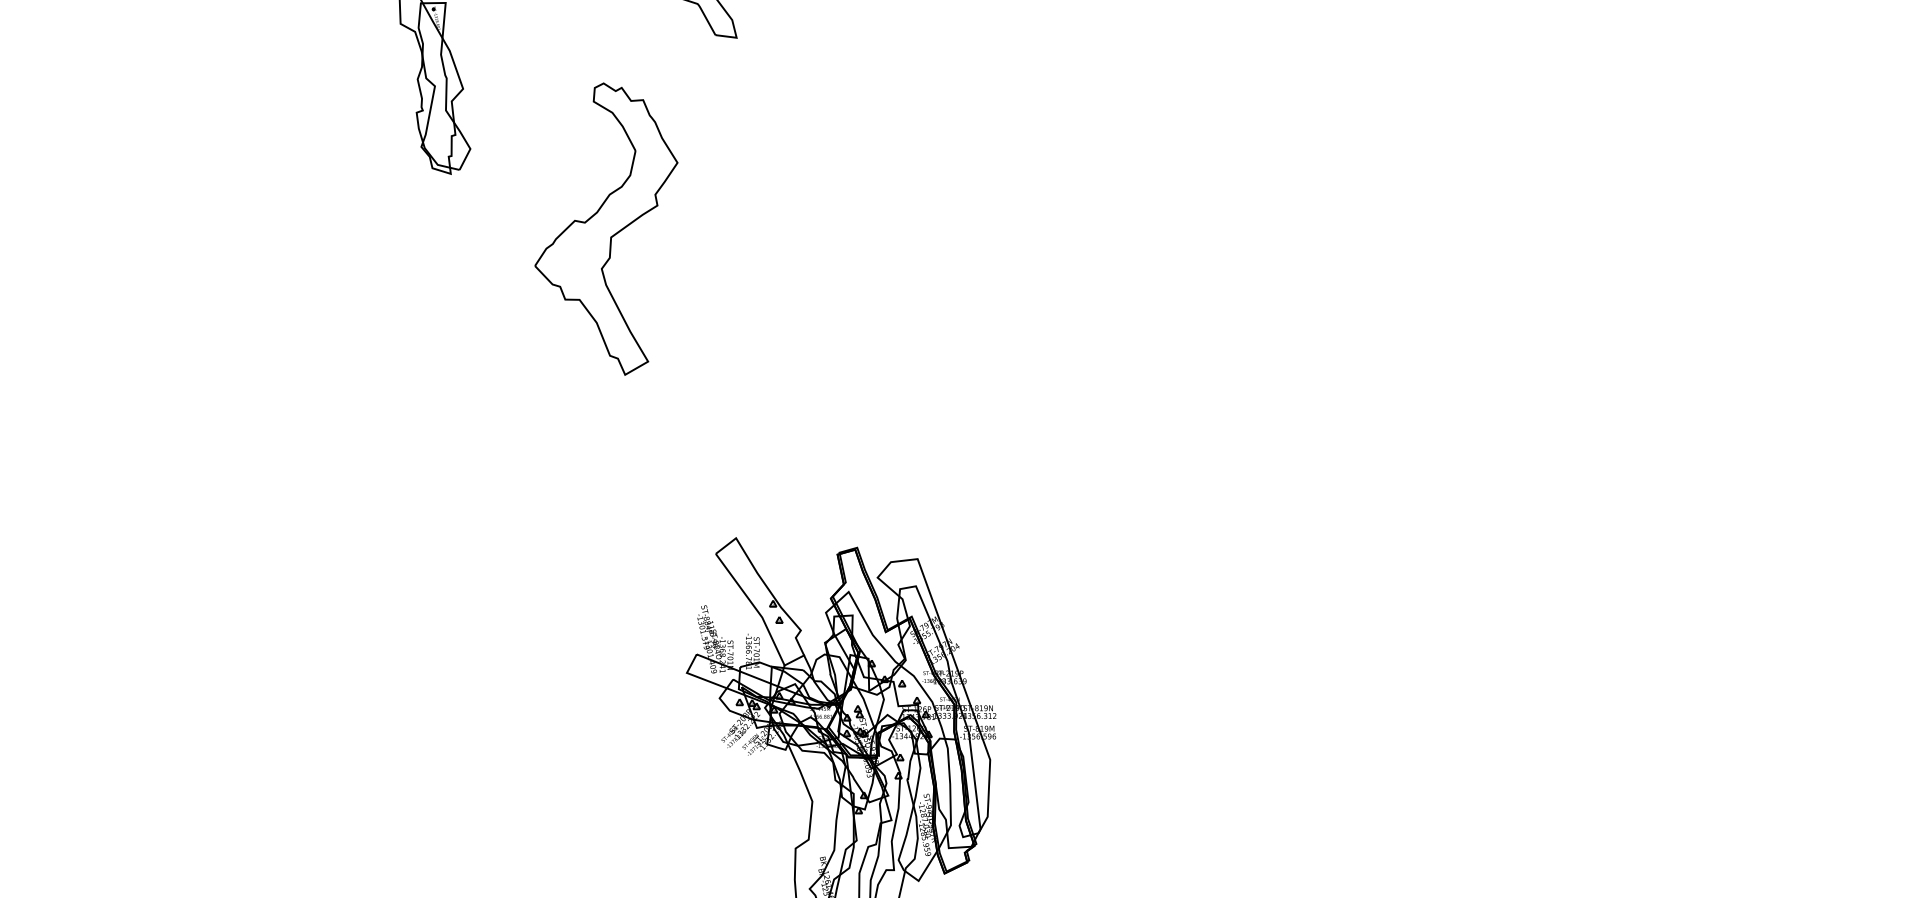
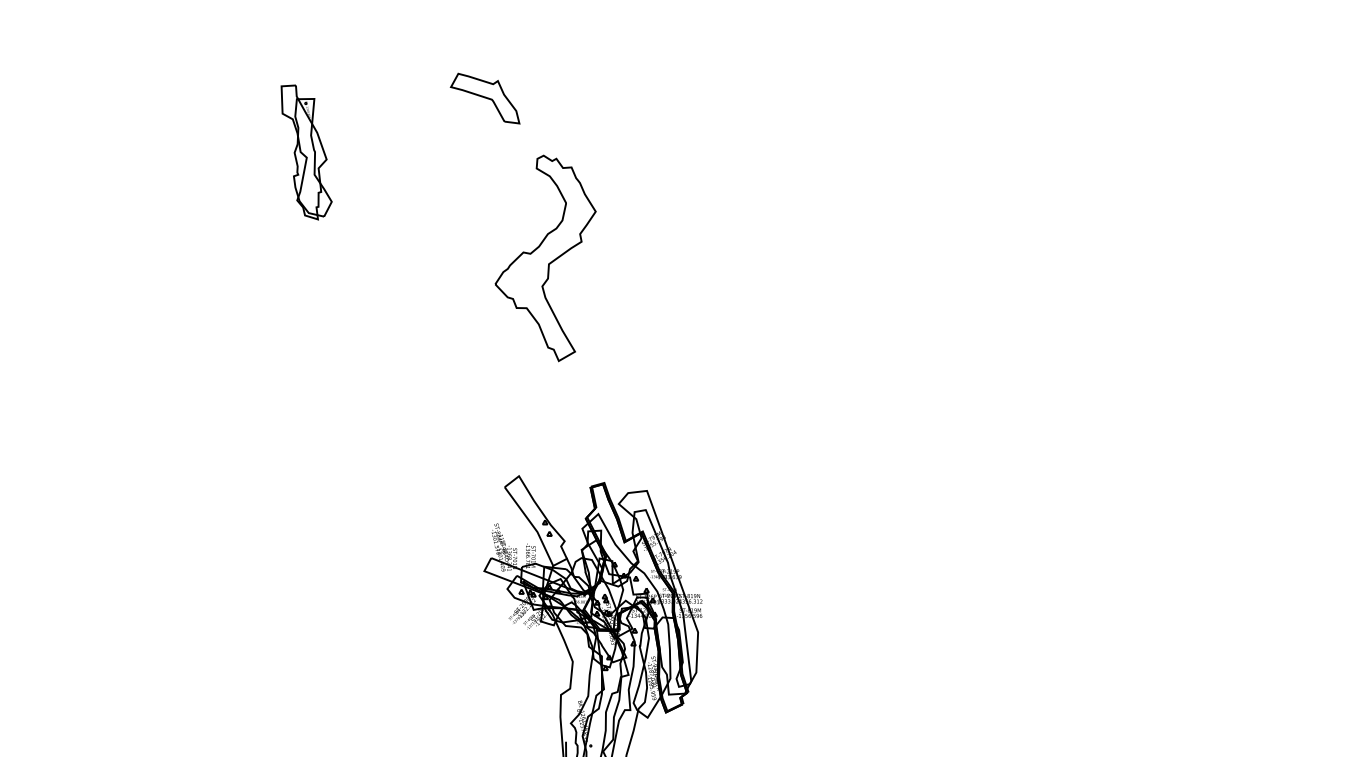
part: (606, 229) -> (545, 258), moved

